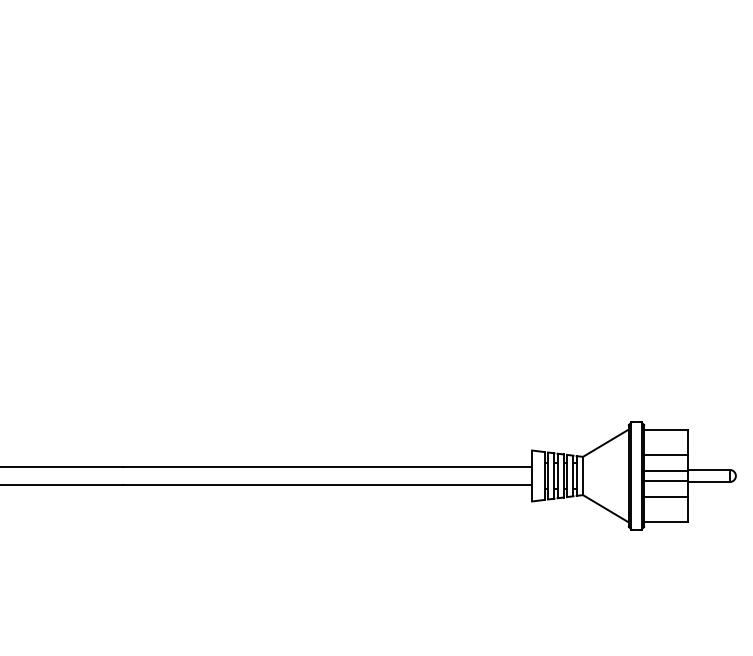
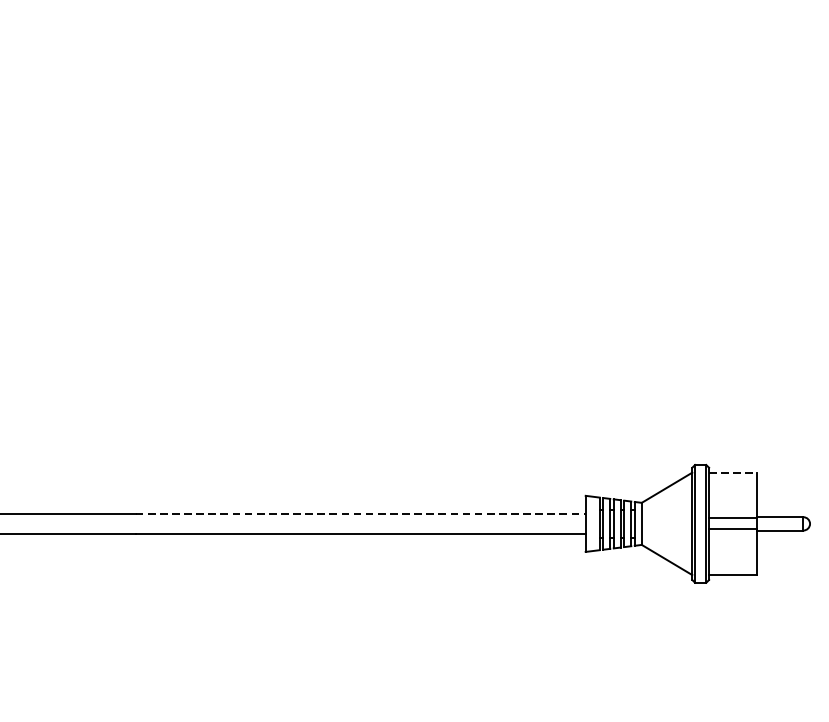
line: (665, 429) -> (732, 472), solid -> dashed
line: (665, 454) -> (732, 500), removed
line: (328, 467) -> (361, 514), solid -> dashed
line: (665, 497) -> (732, 547), removed

